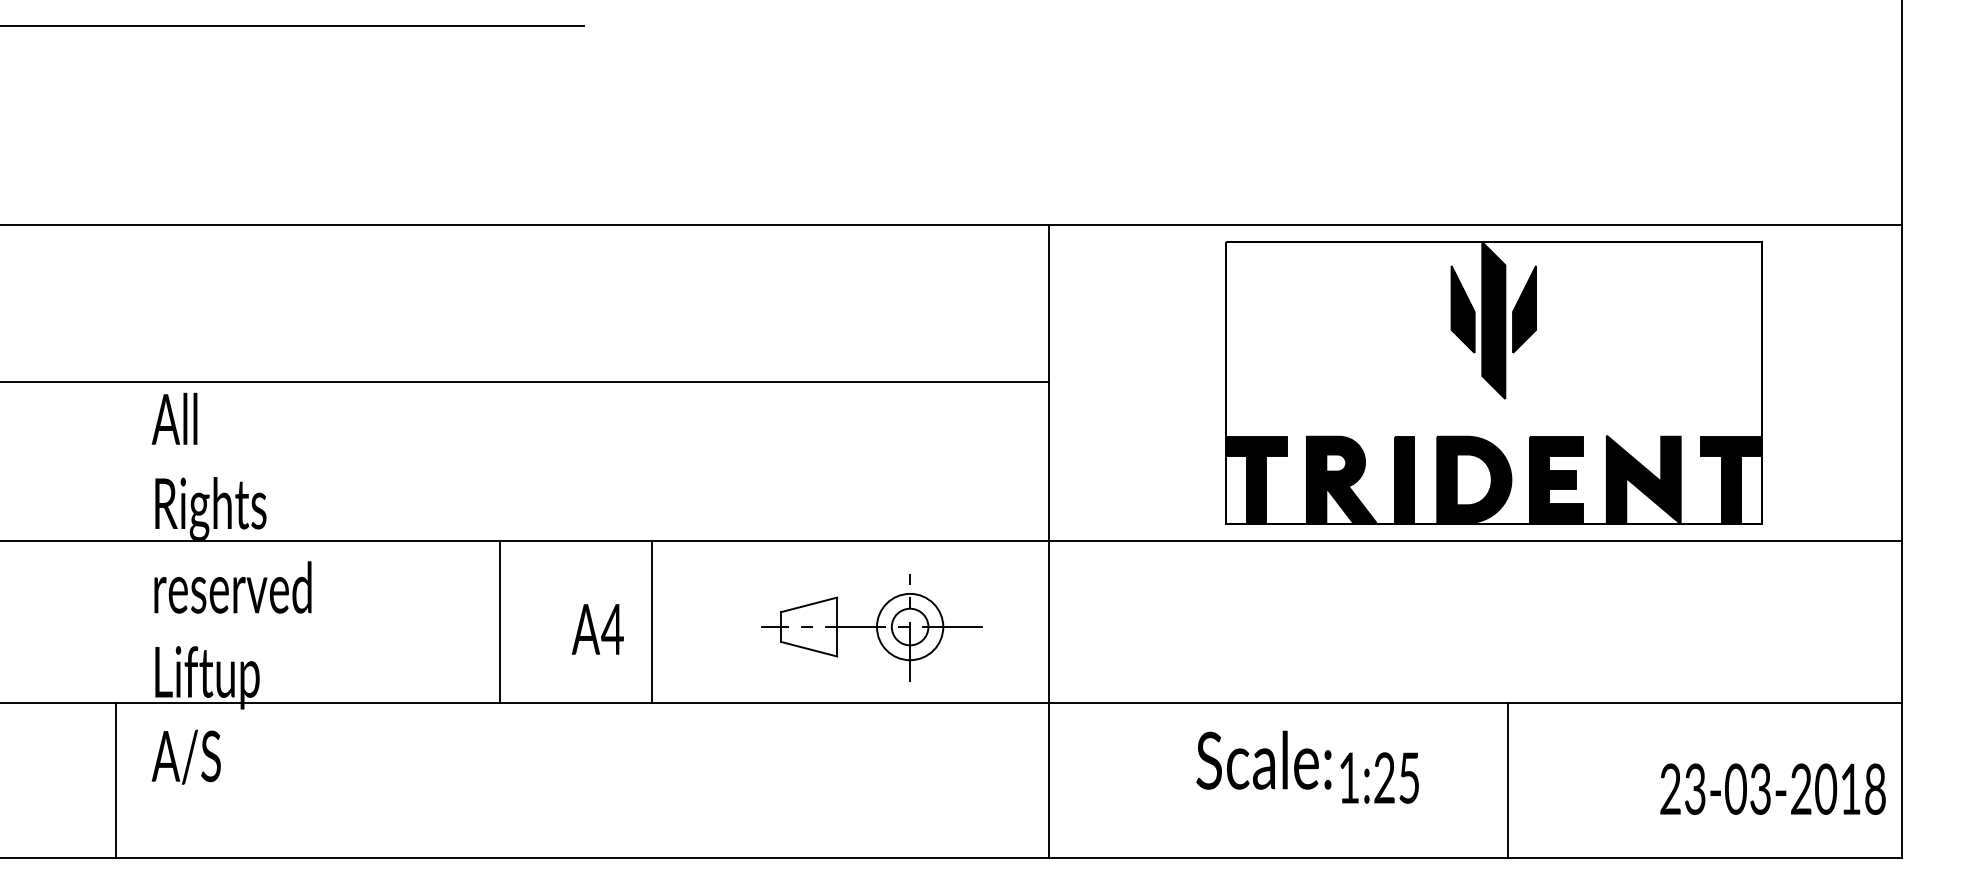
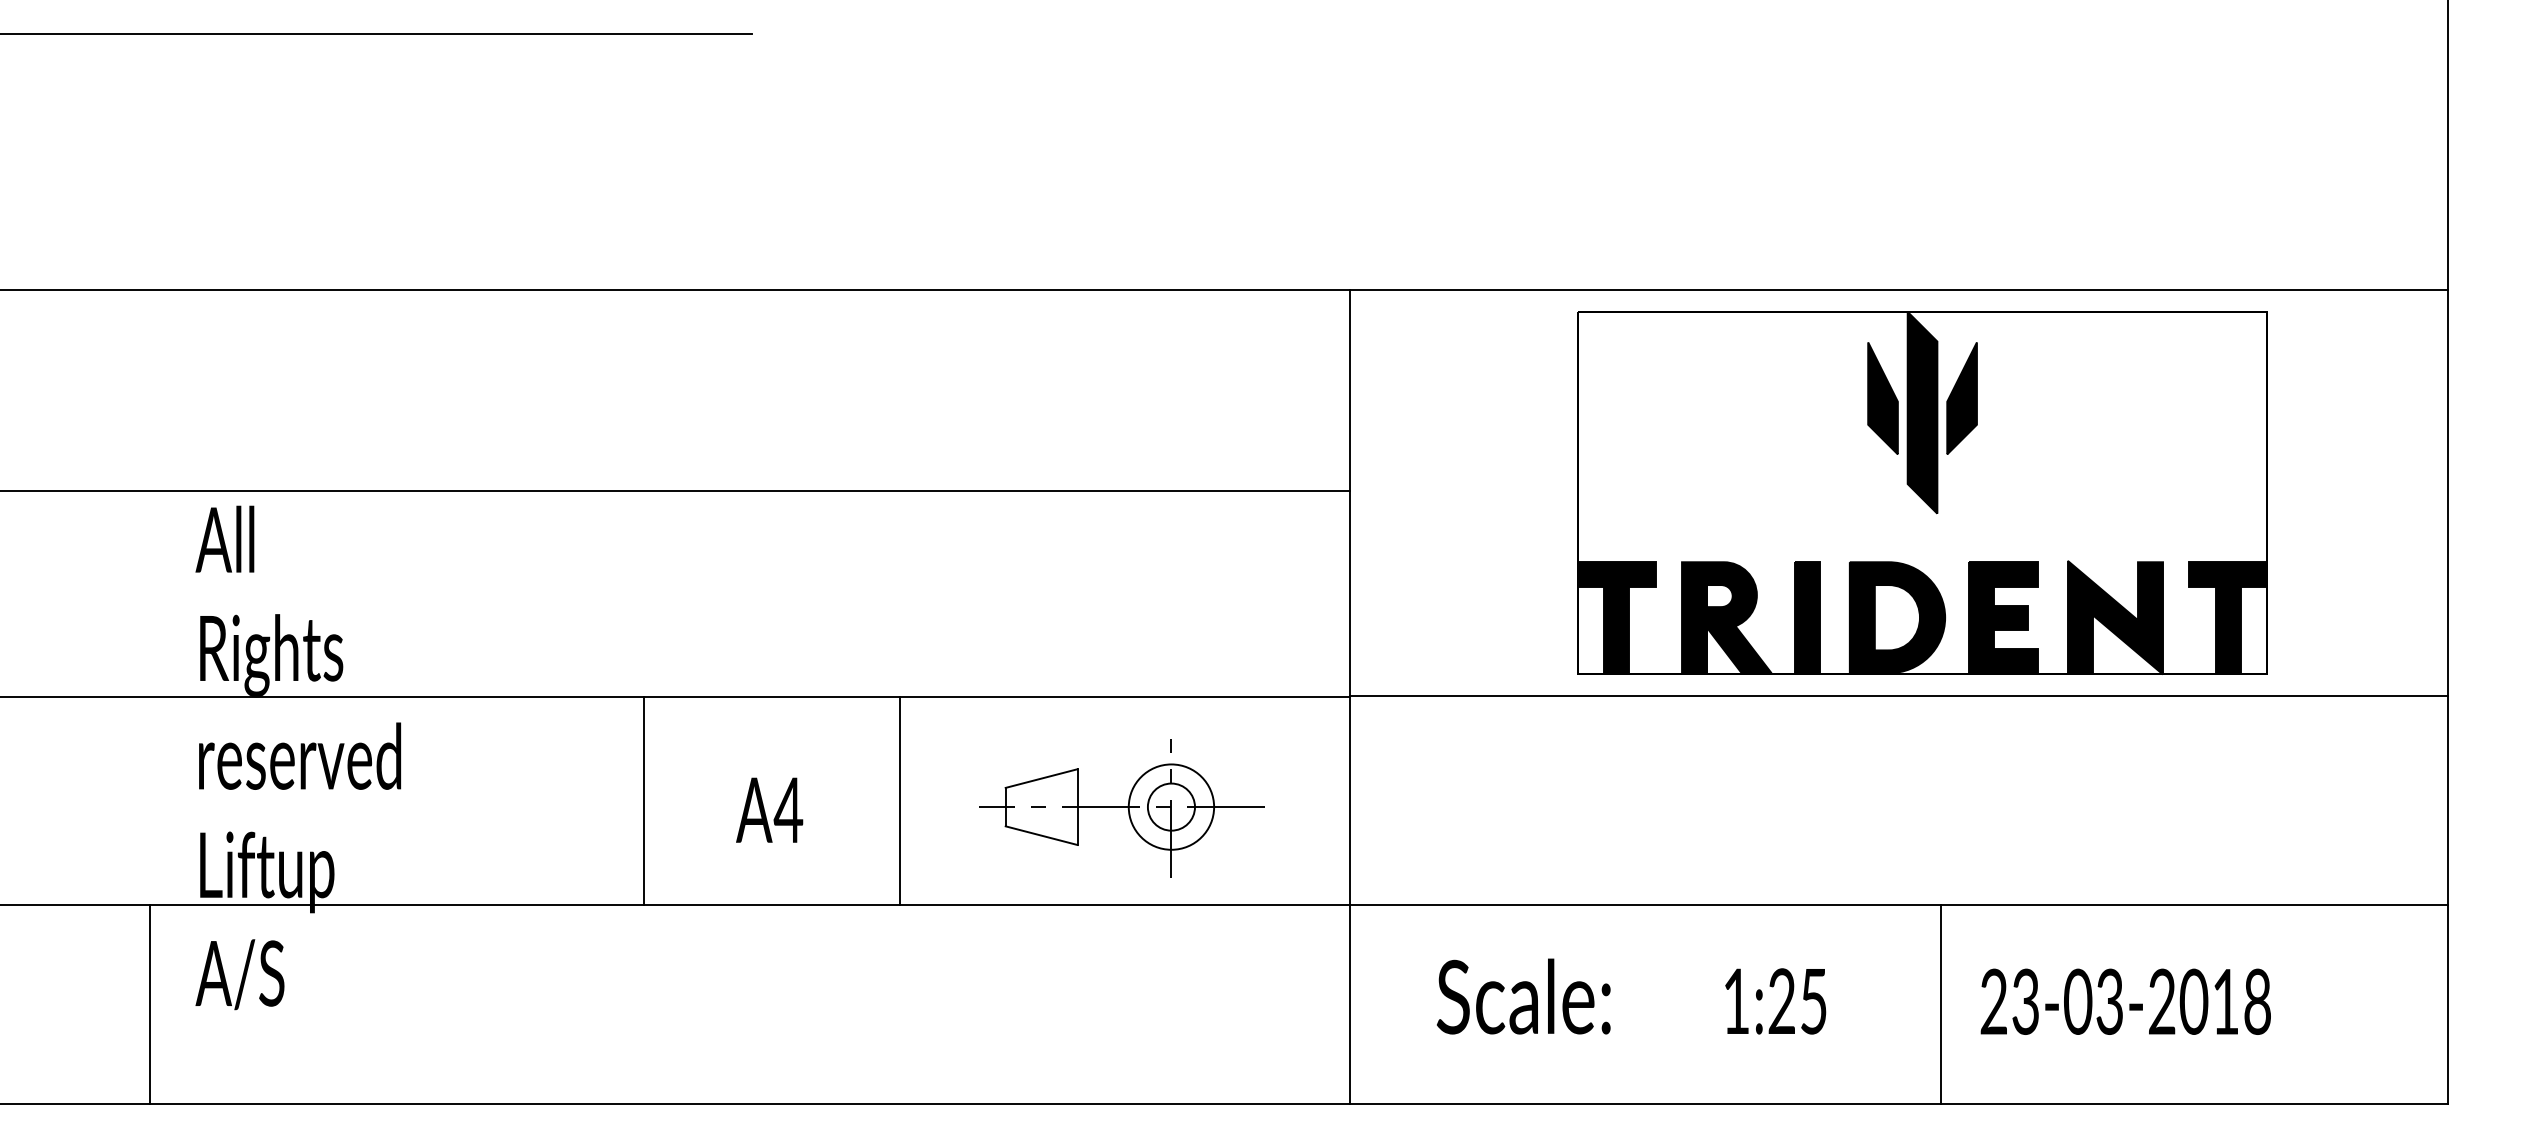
line: (651, 621) -> (899, 800), moved
text: (1263, 760) -> (1523, 996), moved
text: (1772, 788) -> (2125, 1001), moved

